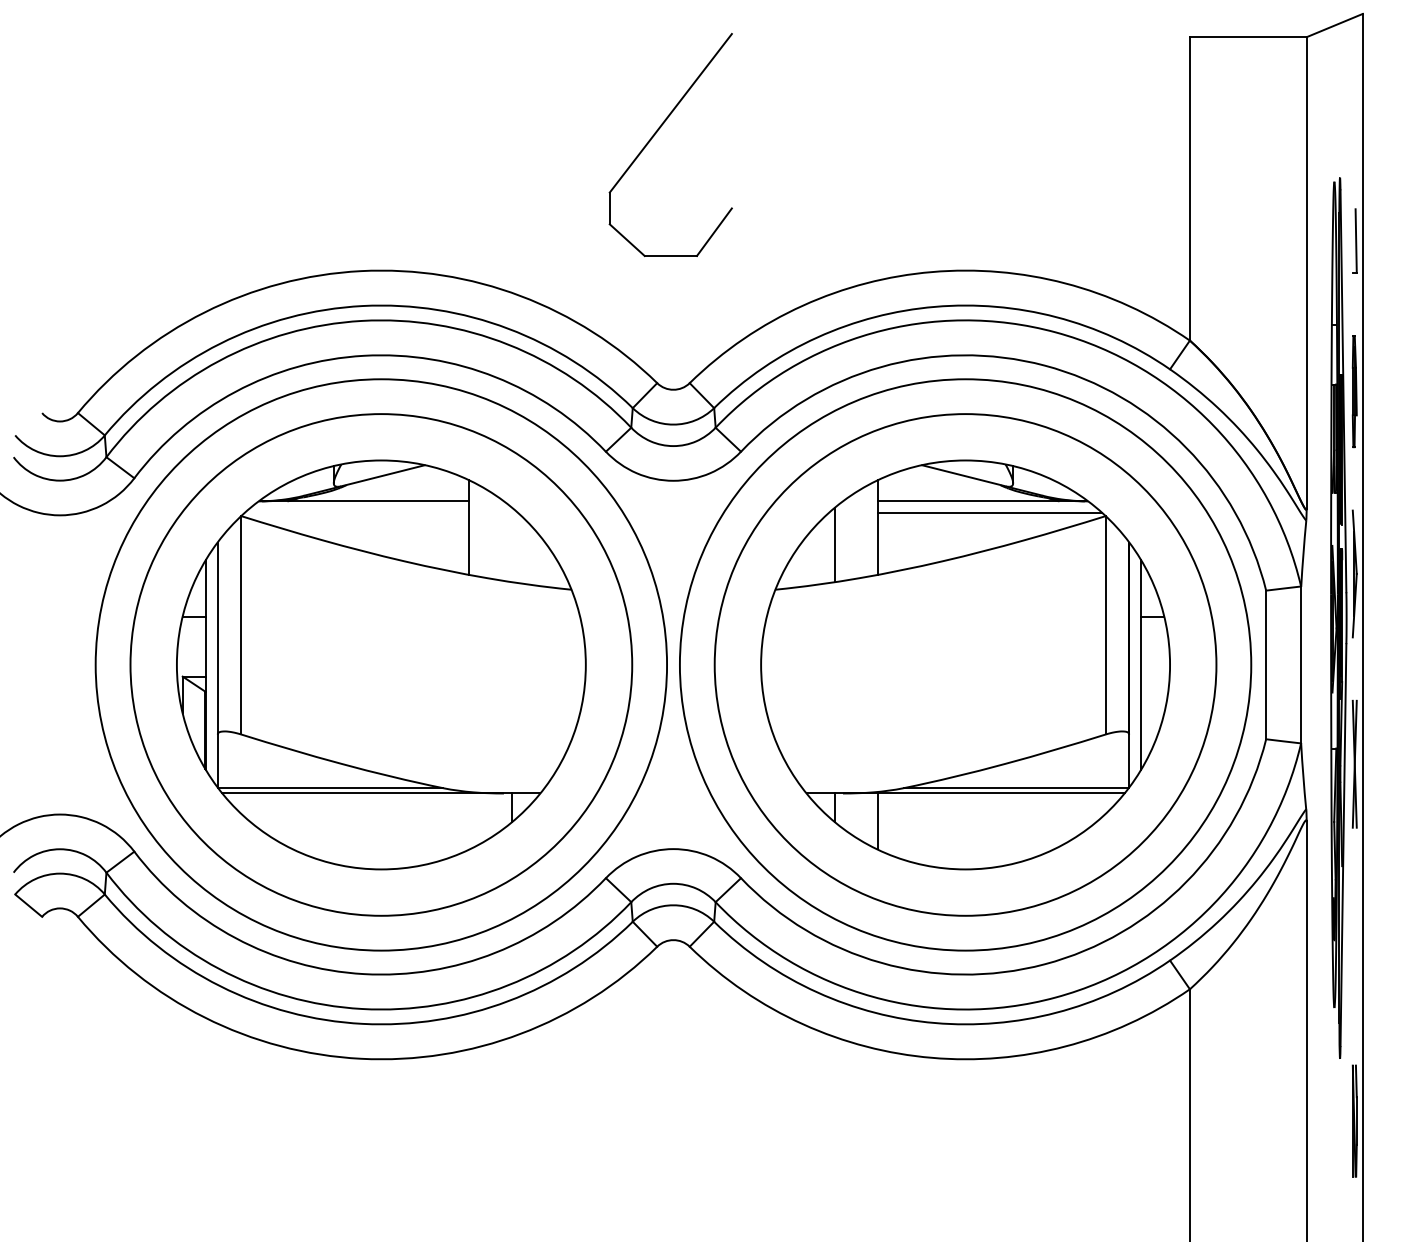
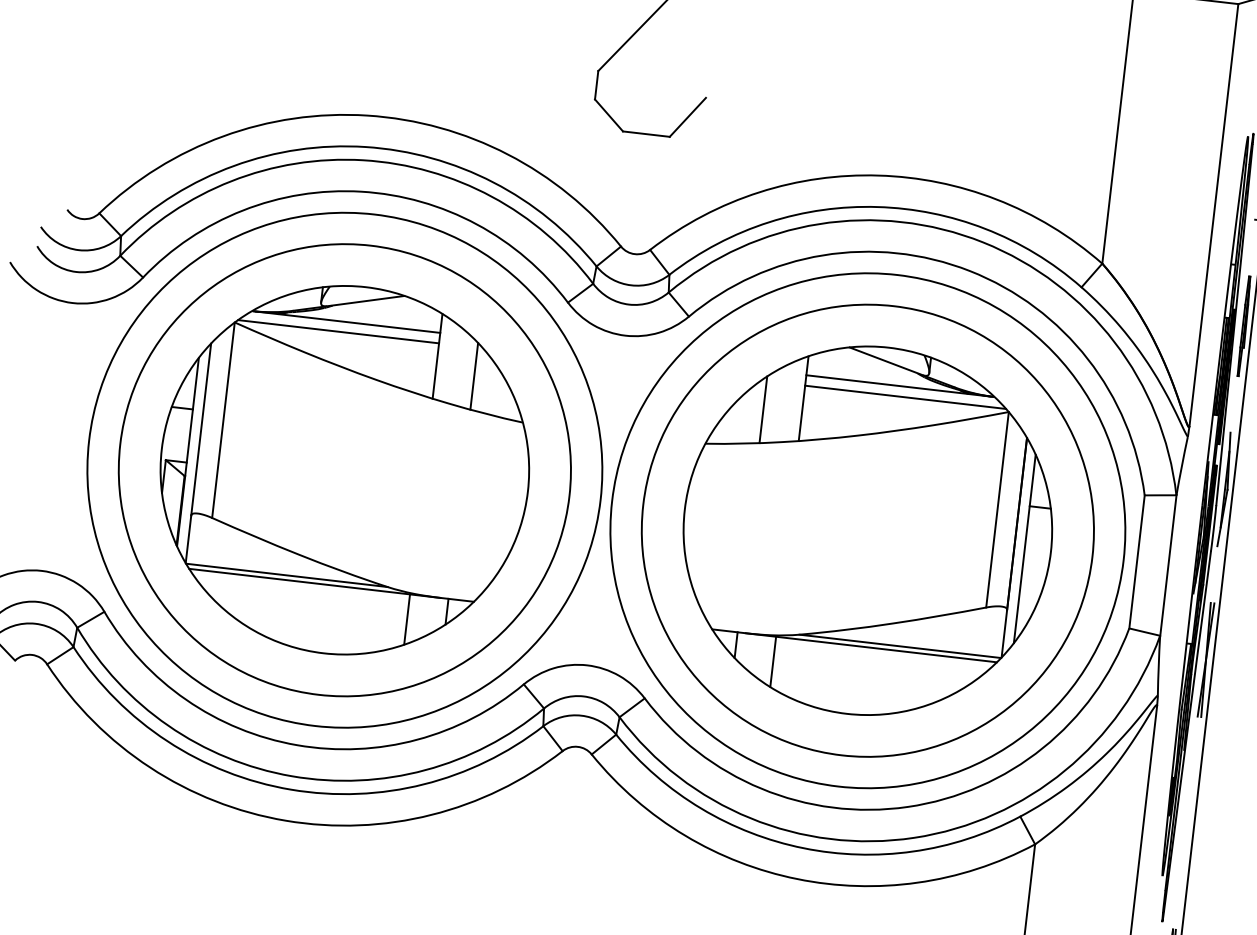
line: (356, 513) -> (338, 332), added
line: (512, 544) -> (474, 376), added
line: (469, 821) -> (407, 619), added

